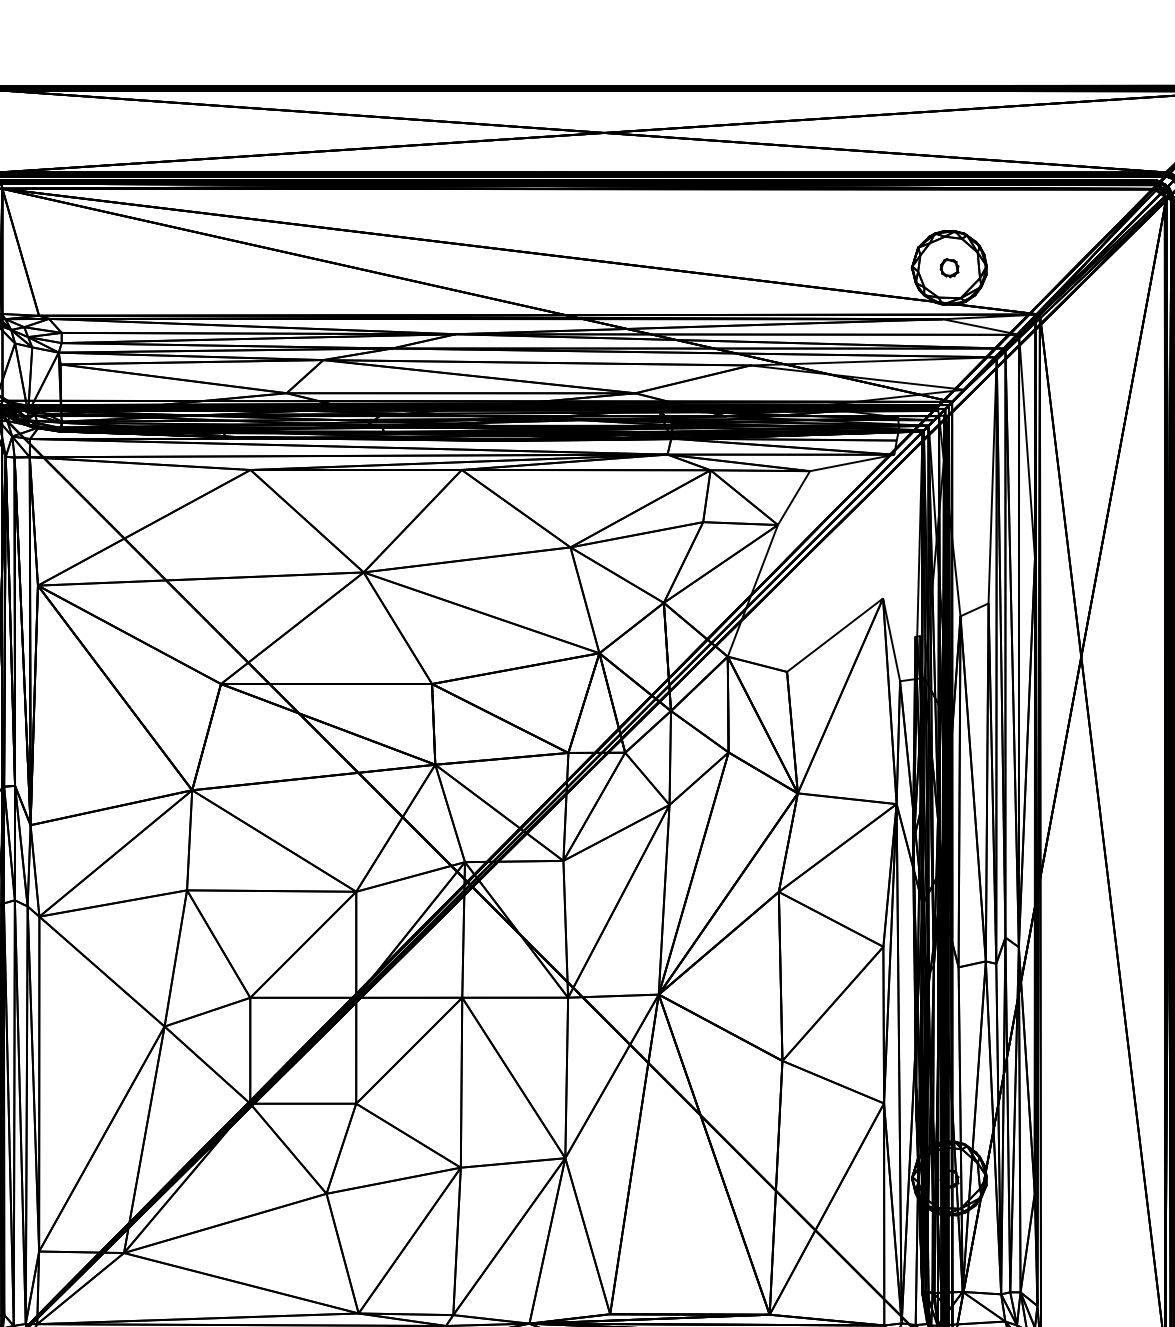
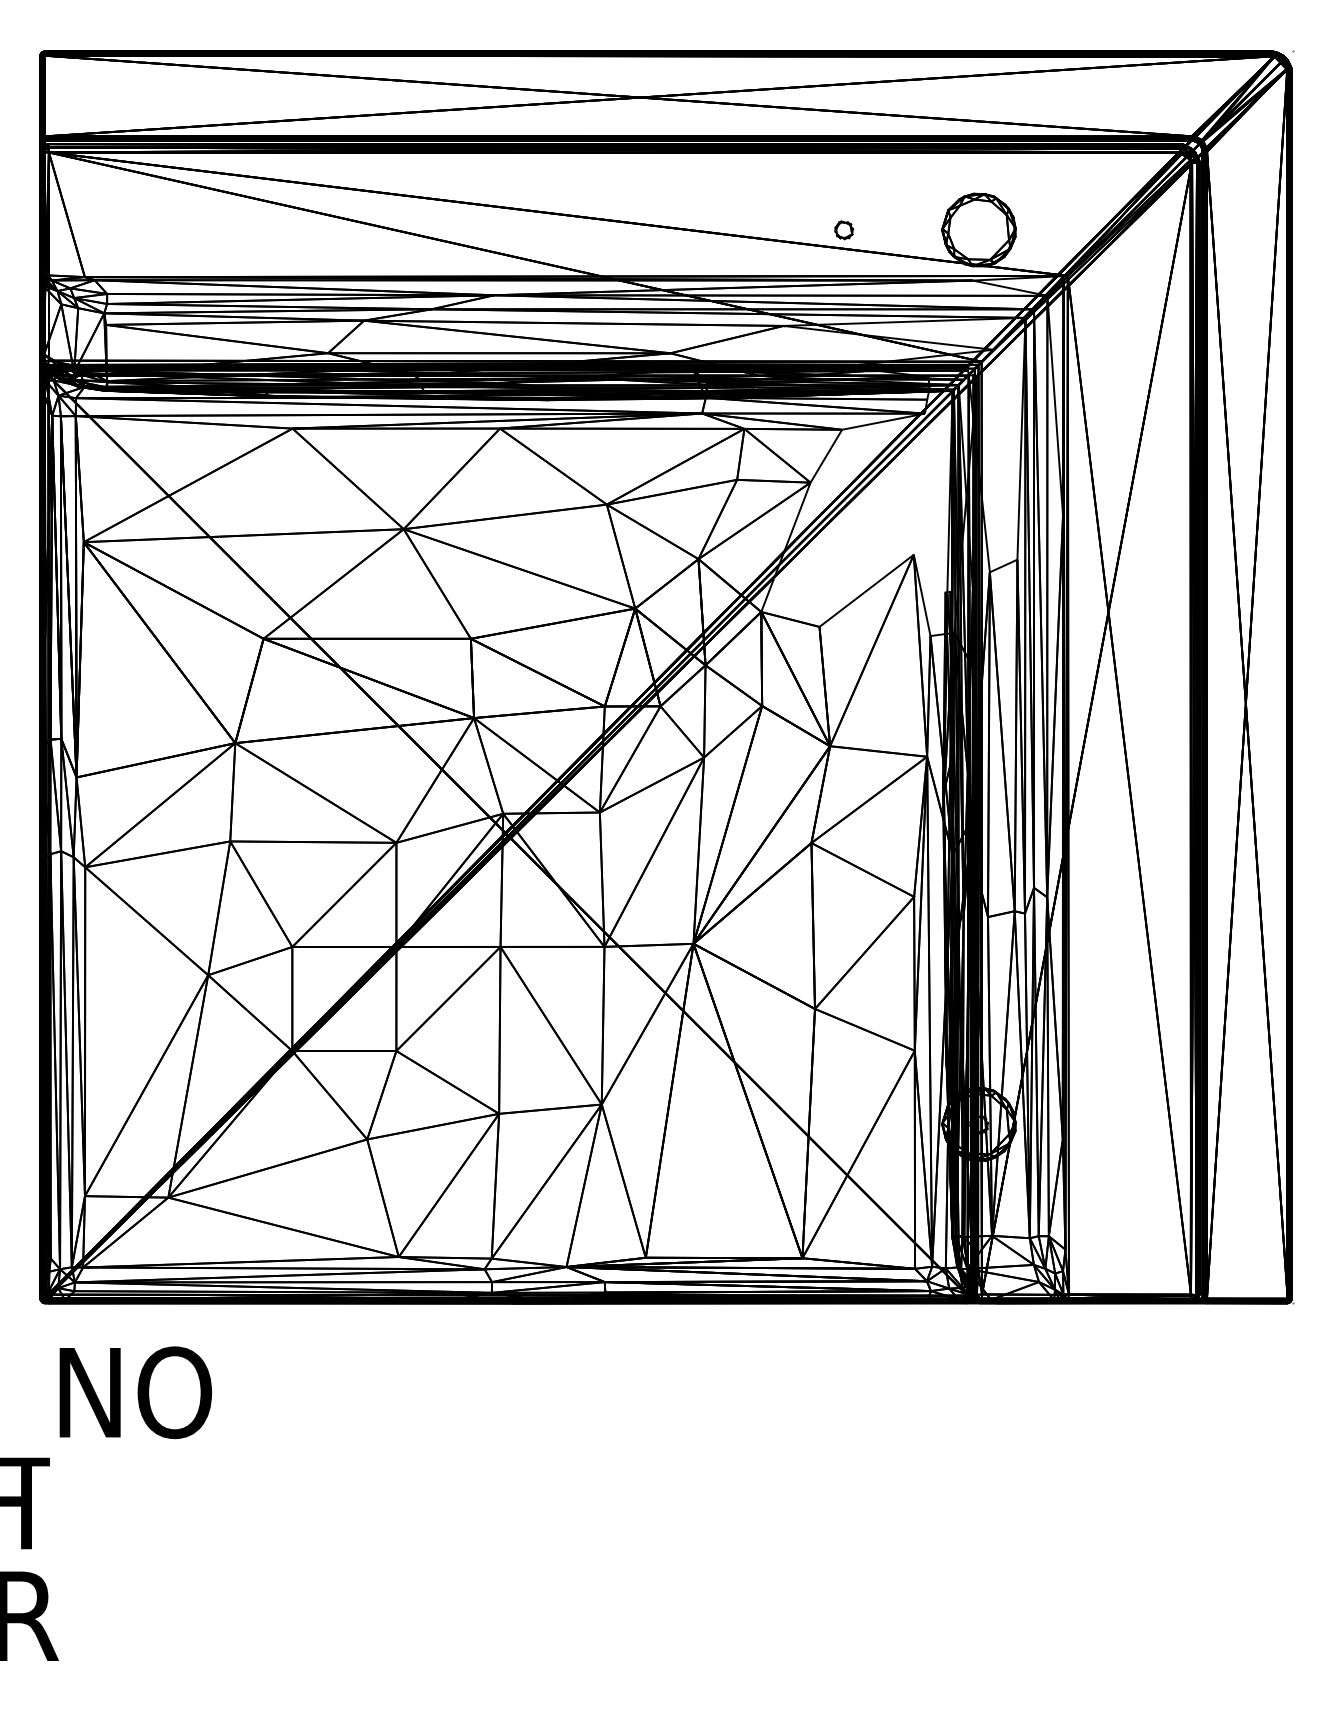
part: (949, 268) -> (844, 230), moved

